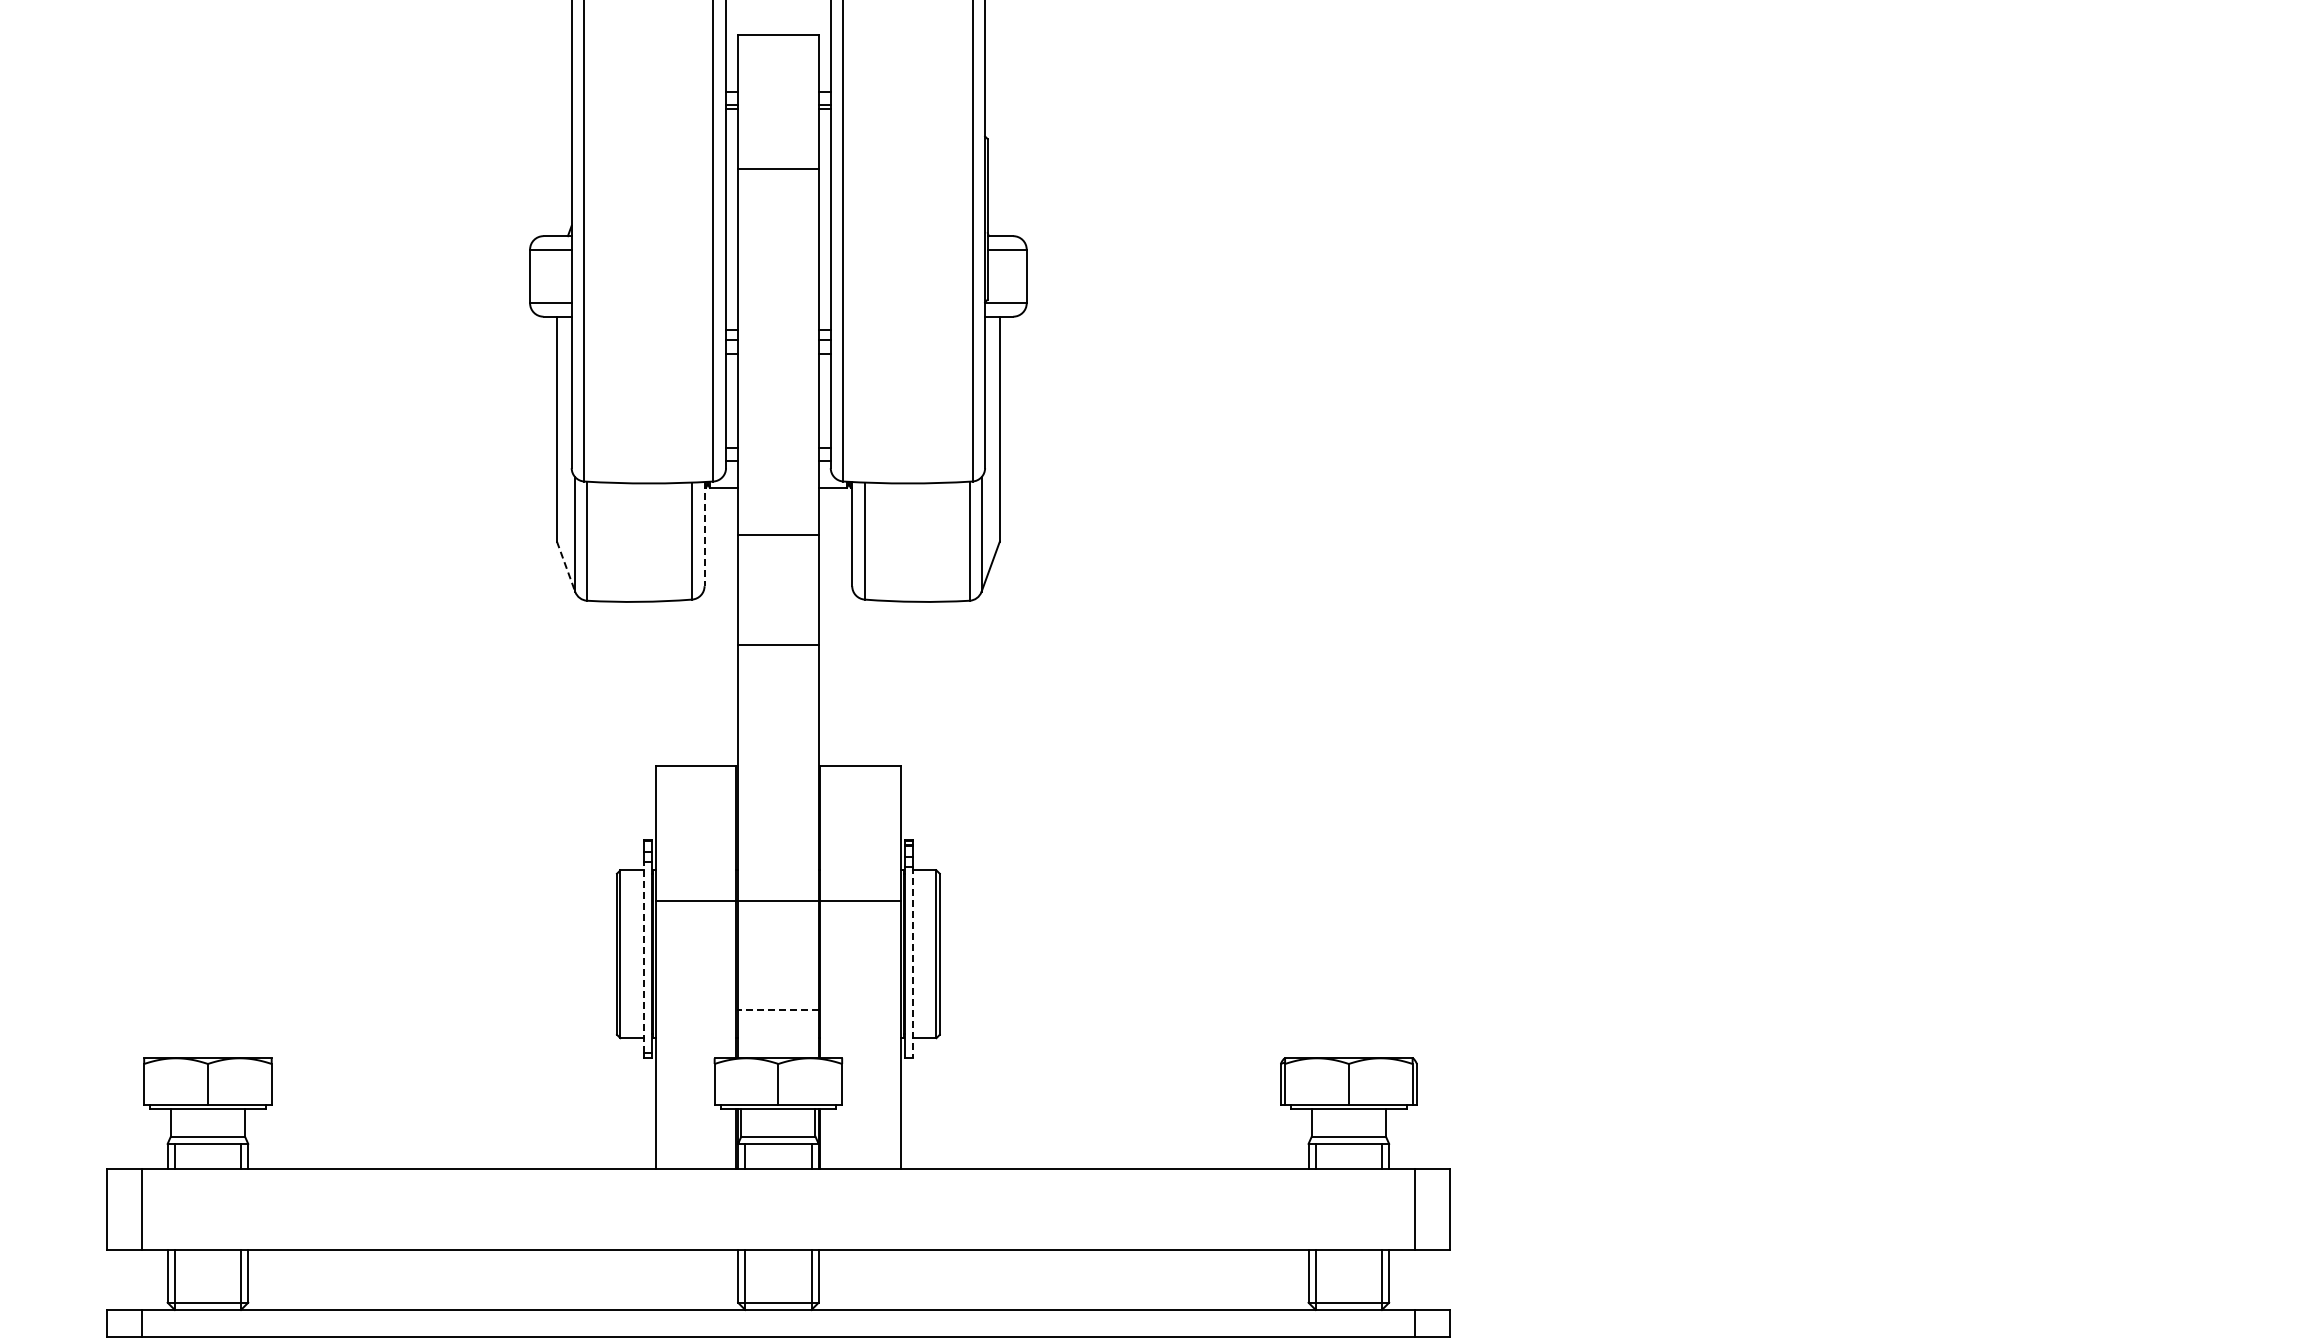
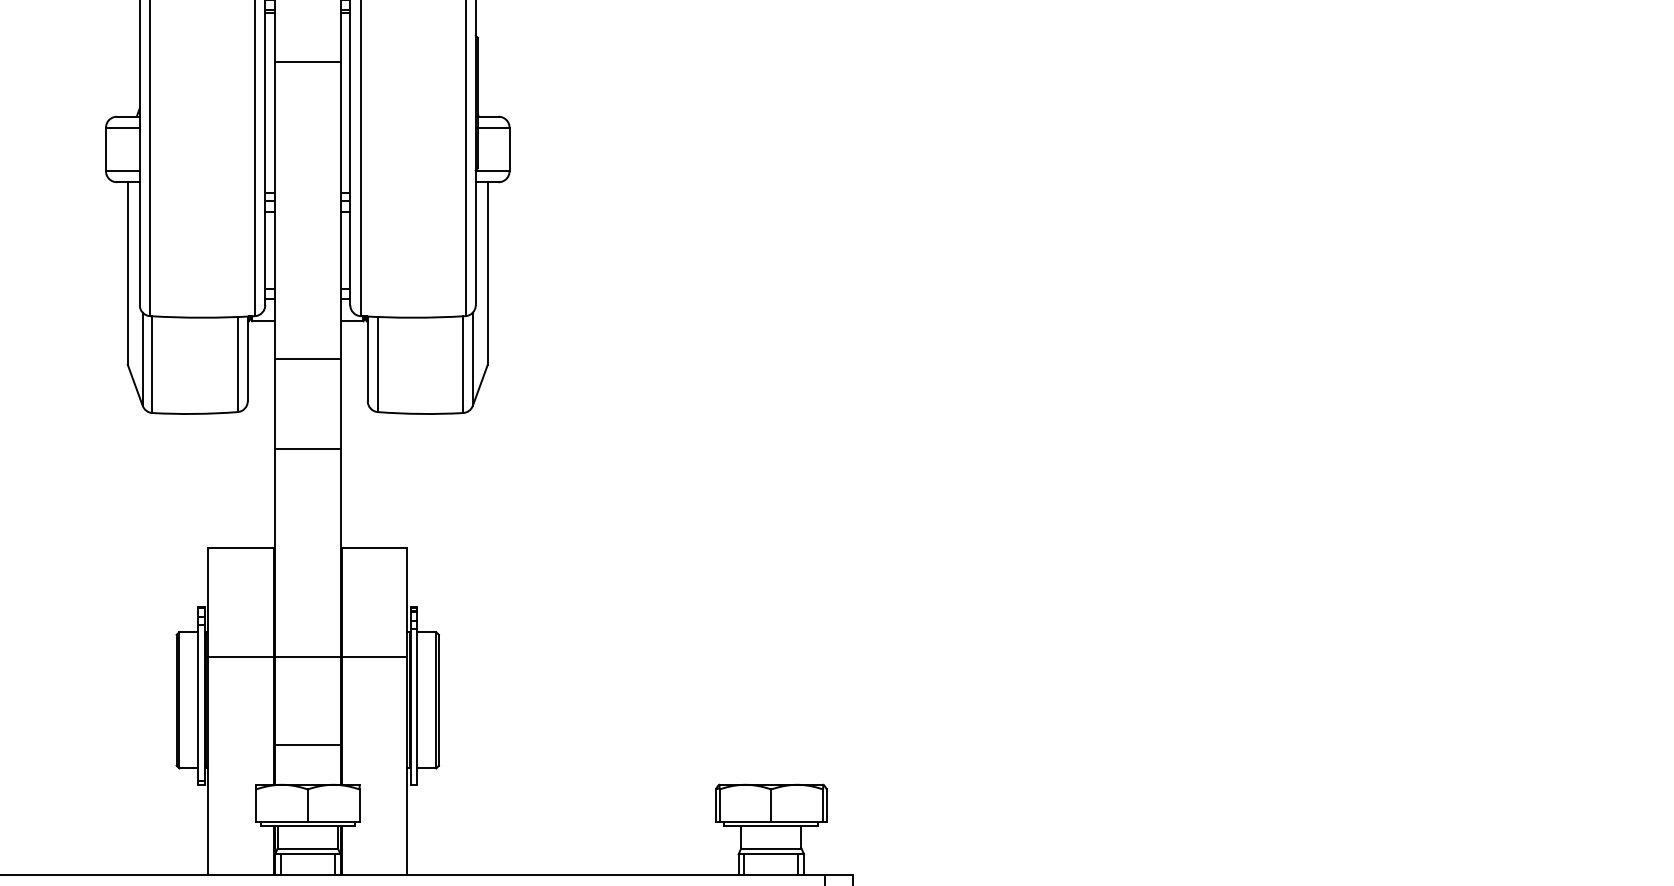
line: (704, 534) -> (247, 359), dashed -> solid
line: (566, 566) -> (135, 385), dashed -> solid
line: (643, 957) -> (198, 702), dashed -> solid
line: (912, 962) -> (416, 706), dashed -> solid
line: (777, 1009) -> (307, 745), dashed -> solid

